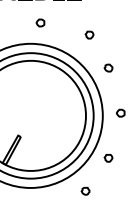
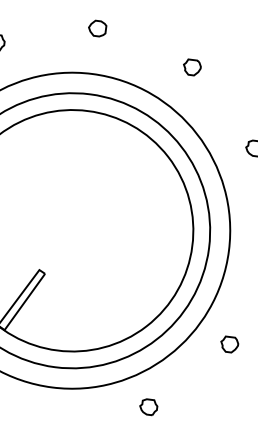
part: (40, 22) -> (97, 27), moved
part: (89, 34) -> (192, 66), moved
part: (85, 190) -> (148, 405), moved

